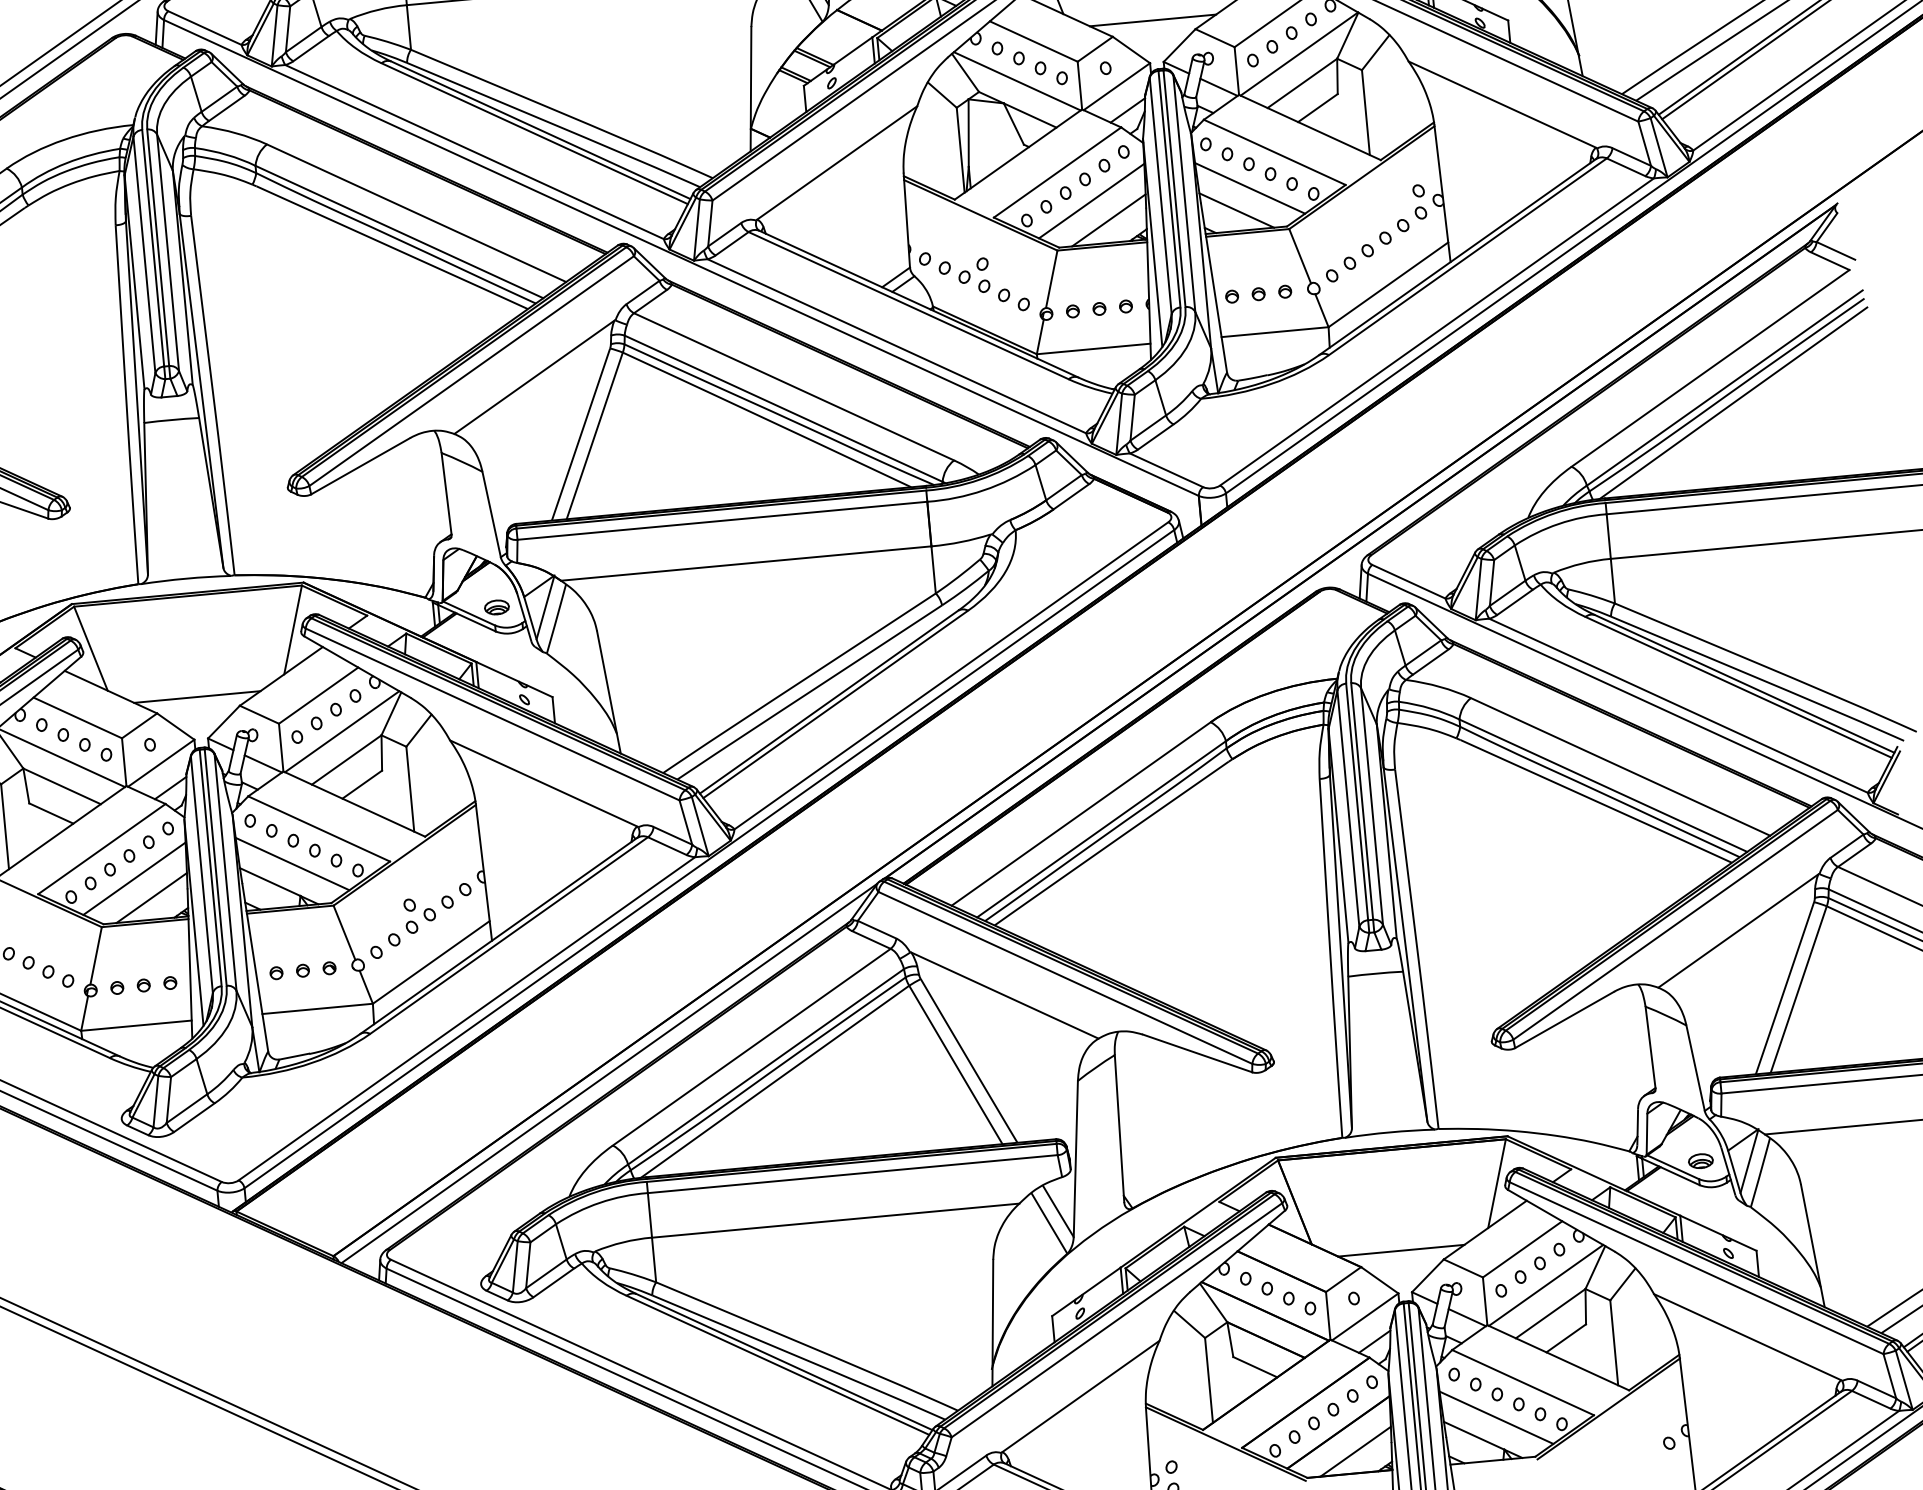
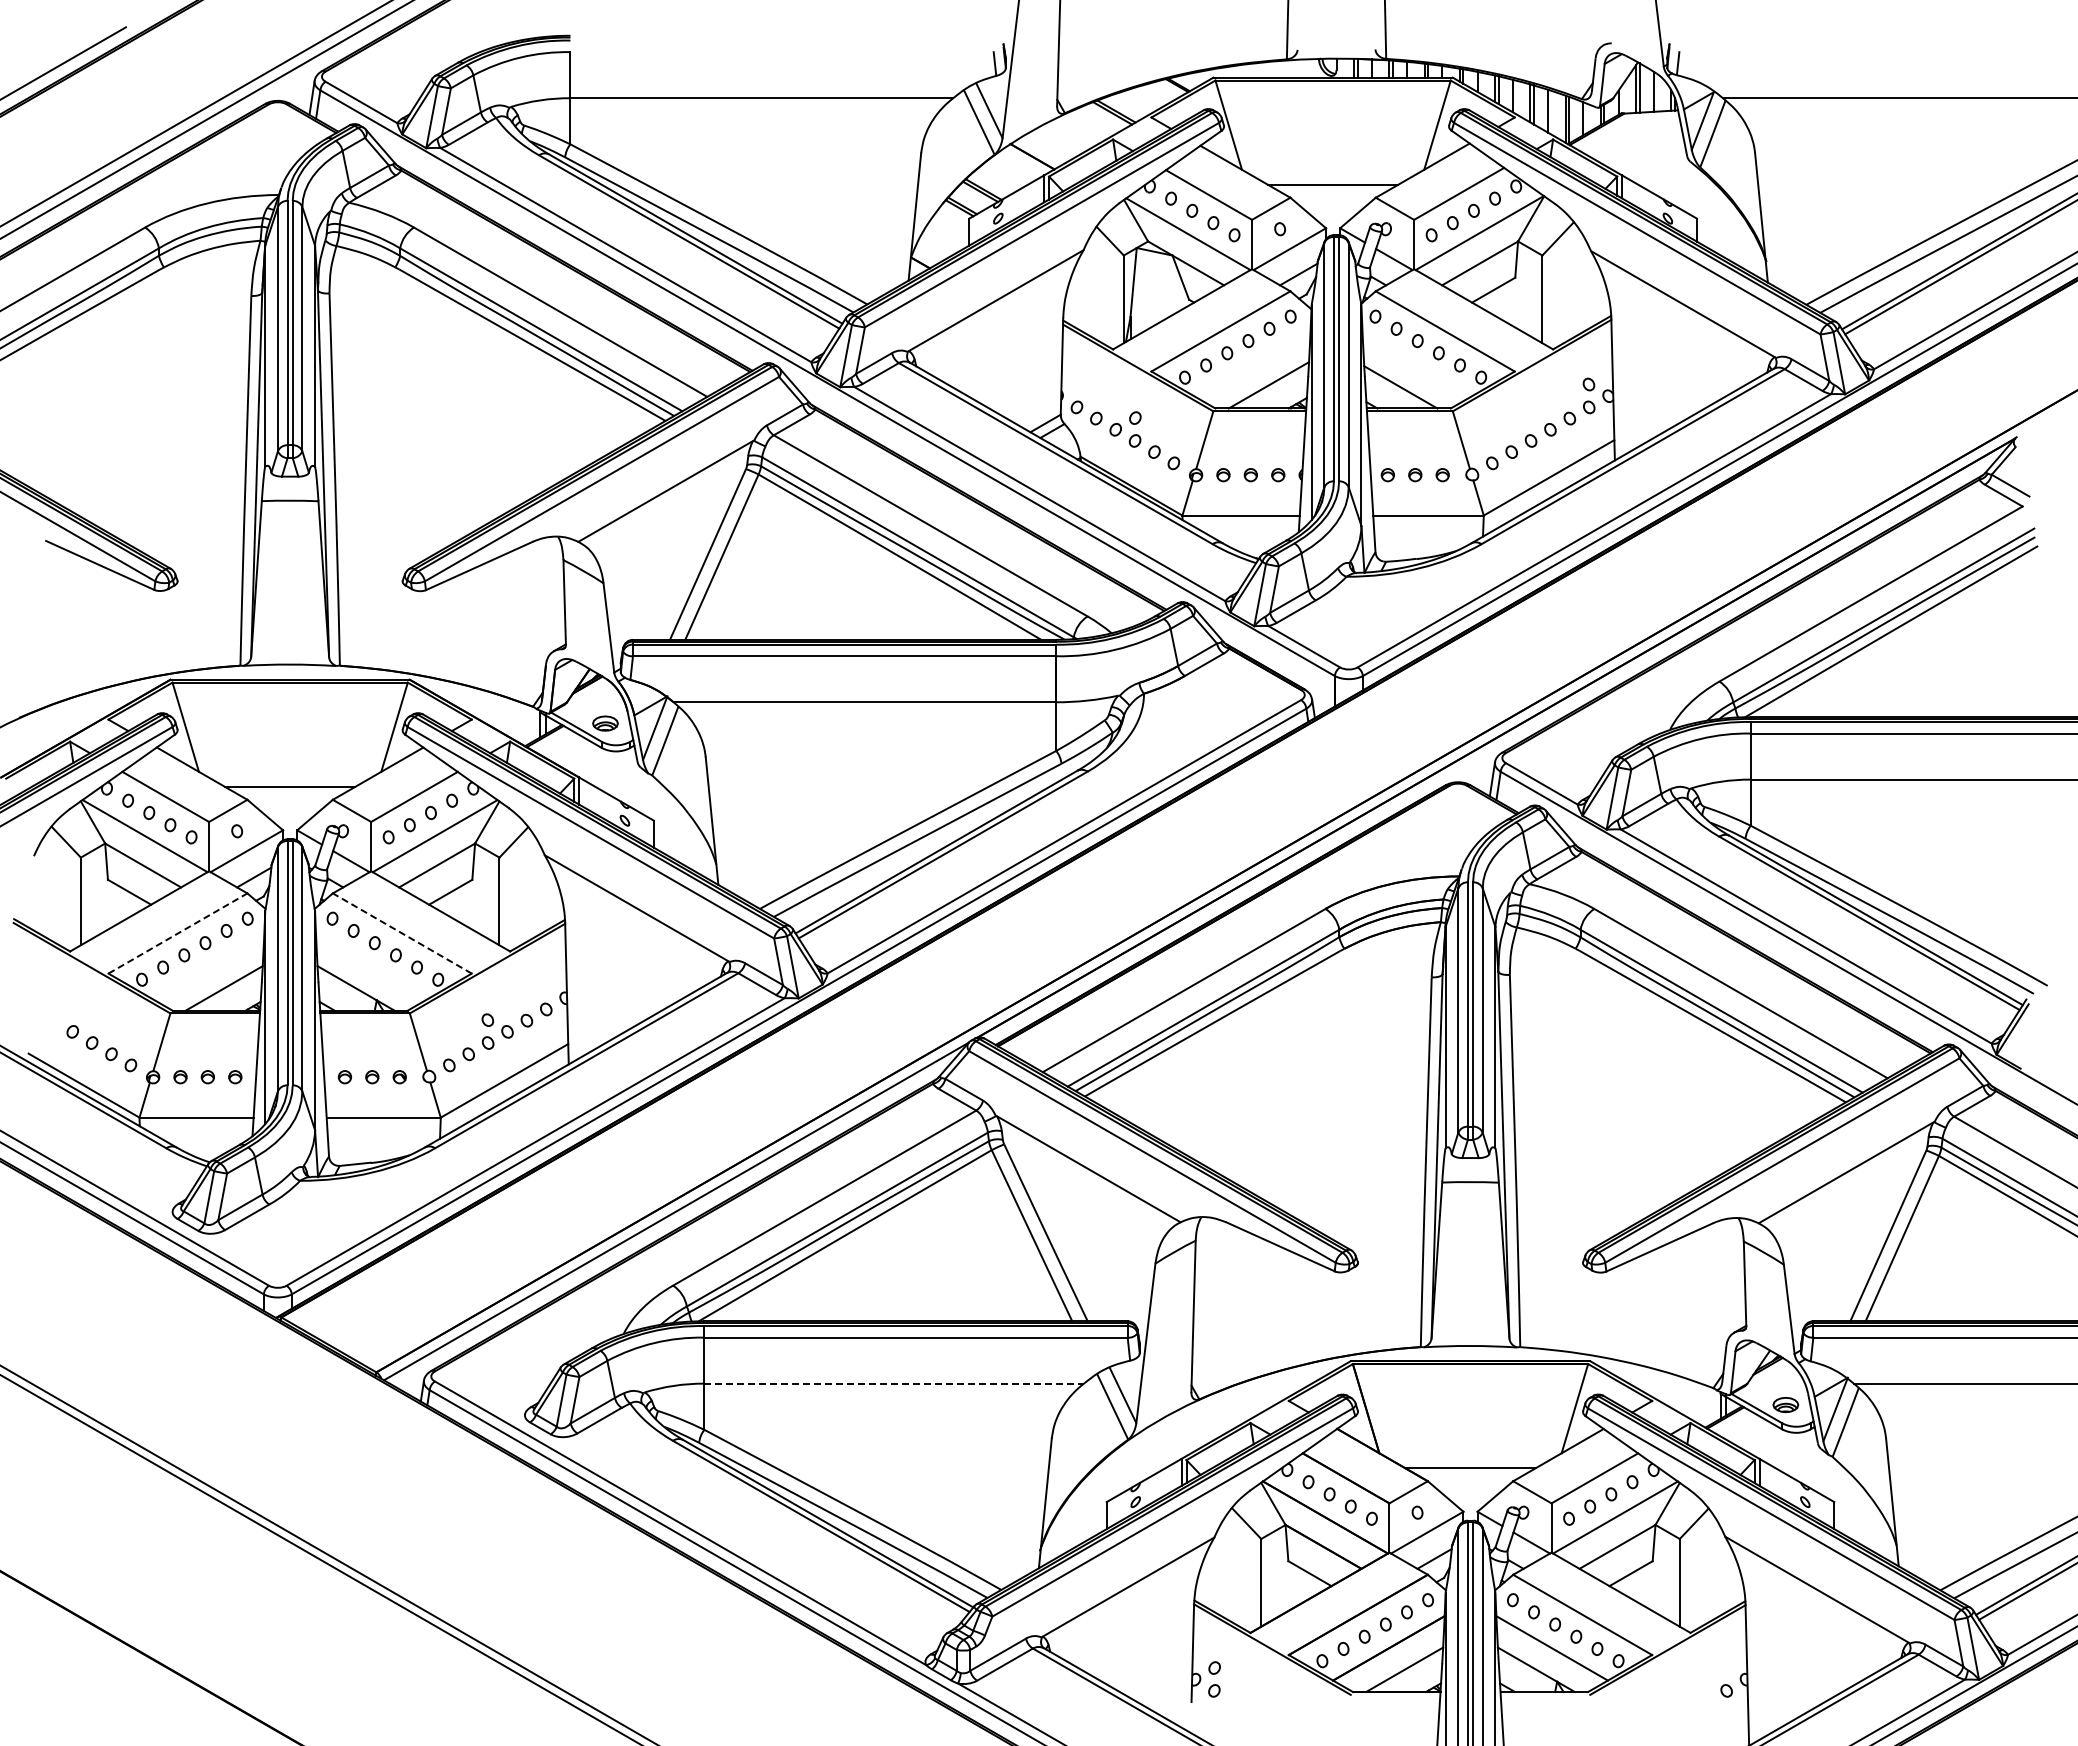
line: (1249, 187) -> (1416, 365), removed
line: (1091, 200) -> (1252, 363), removed
line: (318, 829) -> (401, 933), solid -> dashed
line: (102, 849) -> (178, 933), solid -> dashed
line: (292, 863) -> (371, 966), removed
line: (134, 878) -> (208, 966), removed
line: (836, 1220) -> (894, 1383), solid -> dashed

